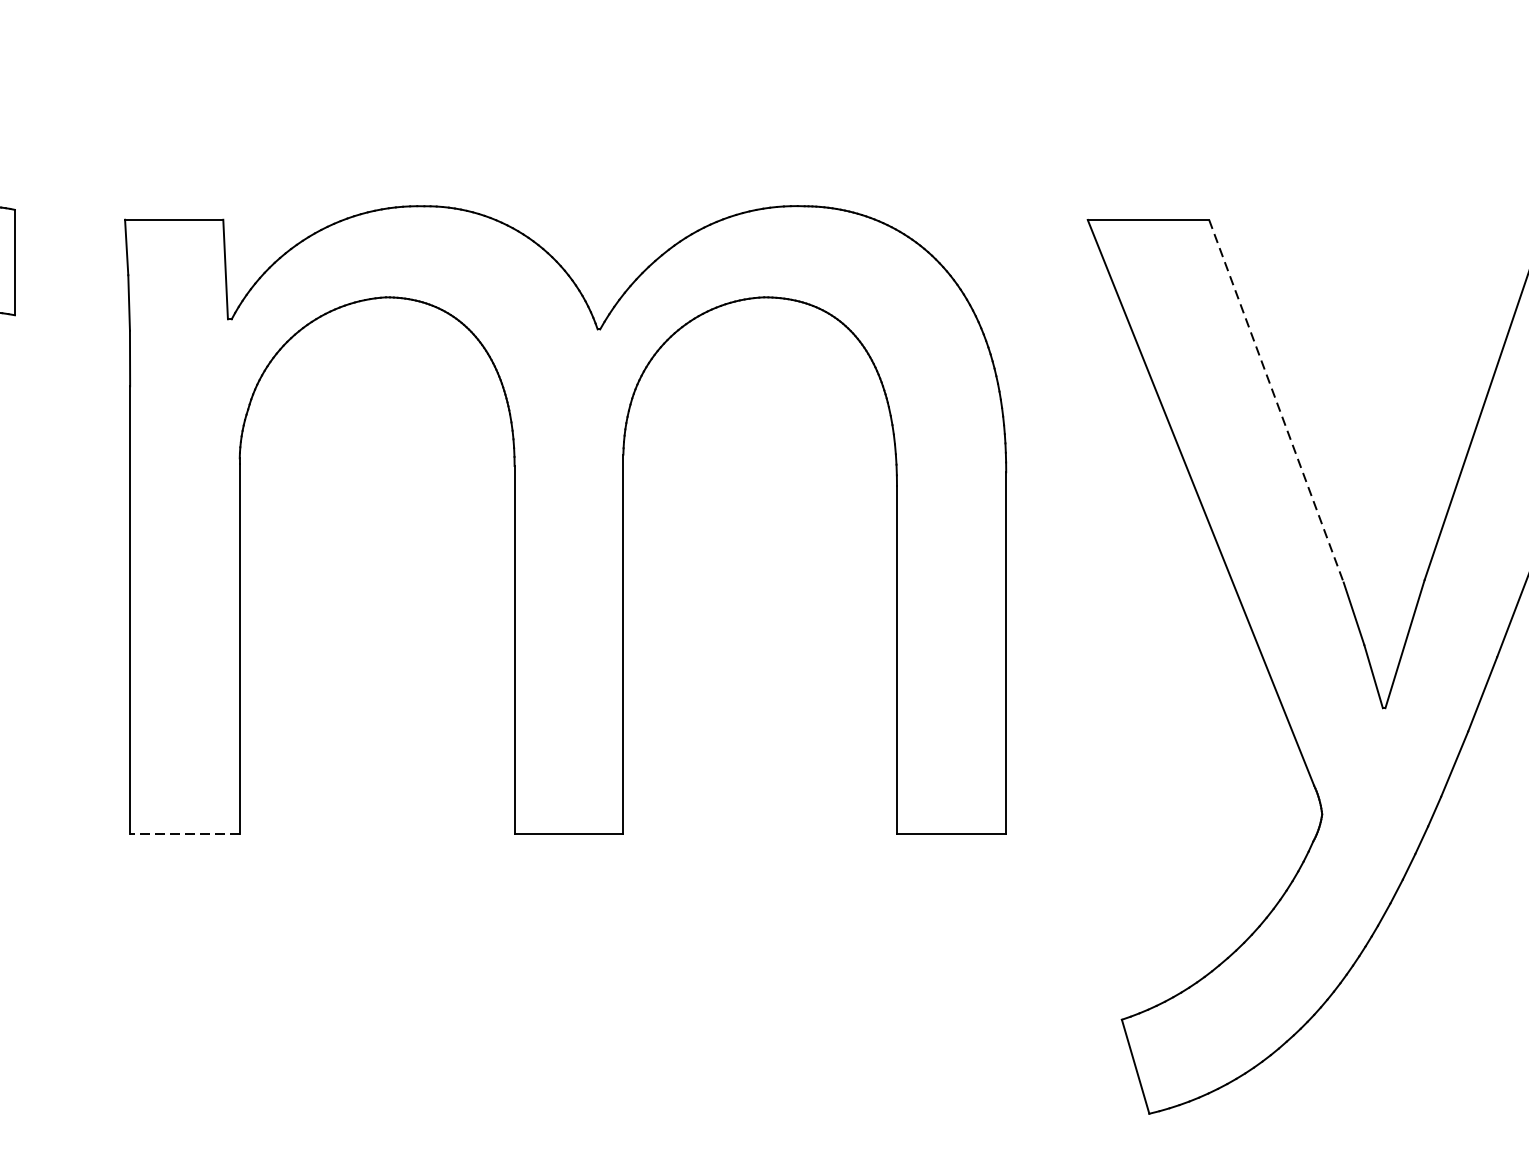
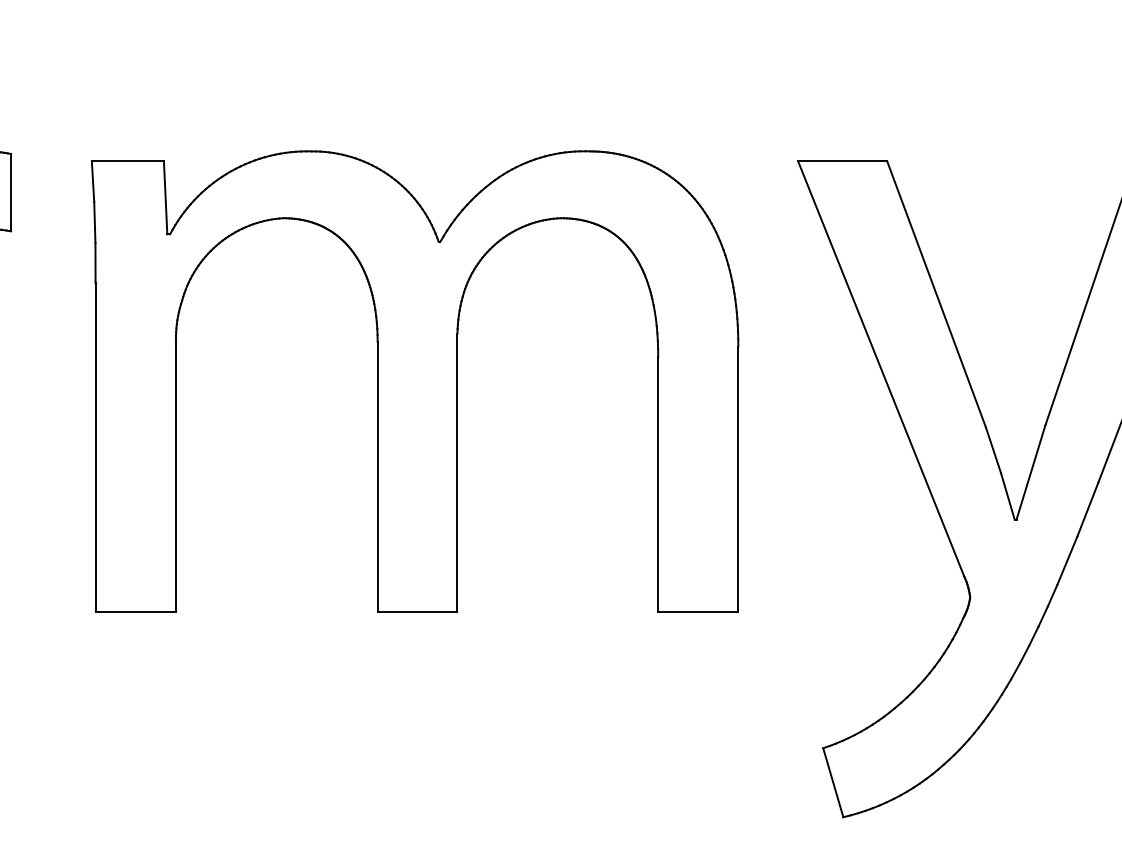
line: (1276, 401) -> (936, 294), dashed -> solid
line: (184, 833) -> (135, 611), dashed -> solid

